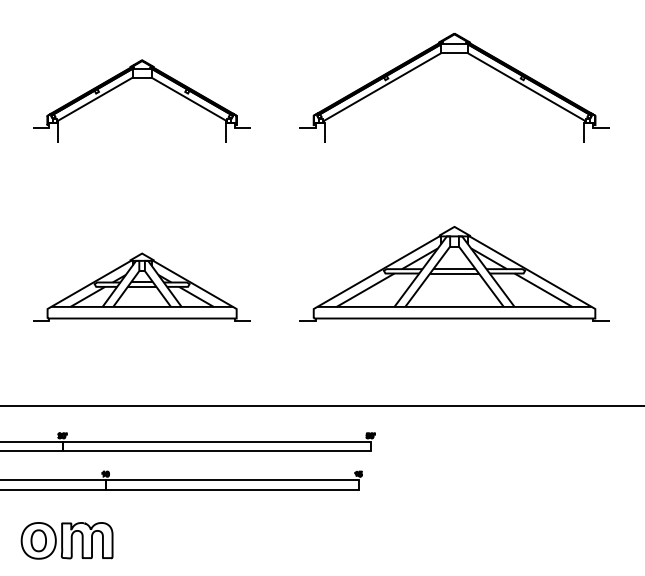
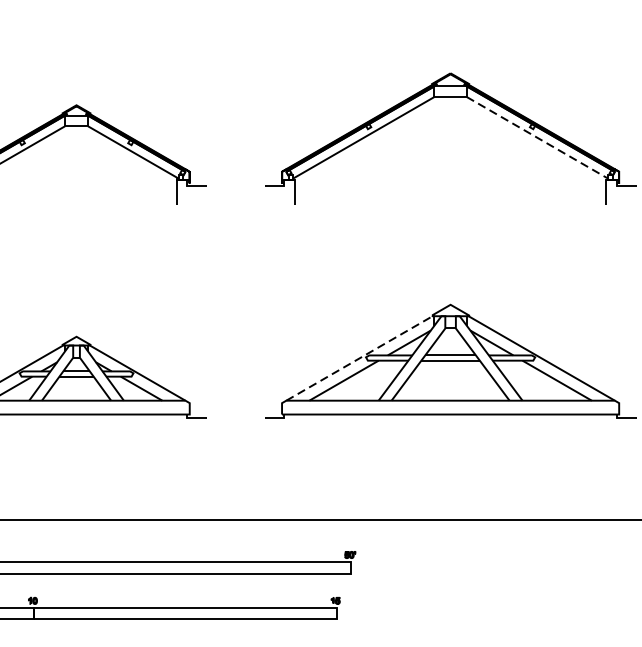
line: (526, 87) -> (536, 137), solid -> dashed
line: (378, 271) -> (359, 358), solid -> dashed

